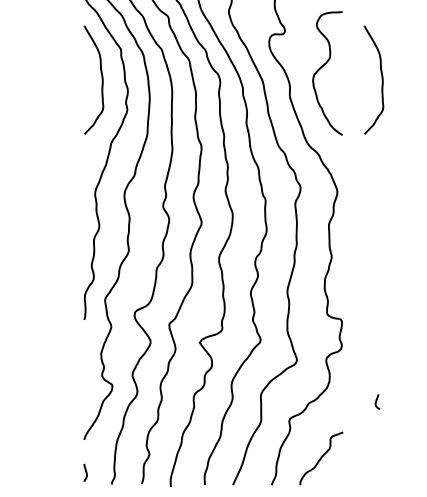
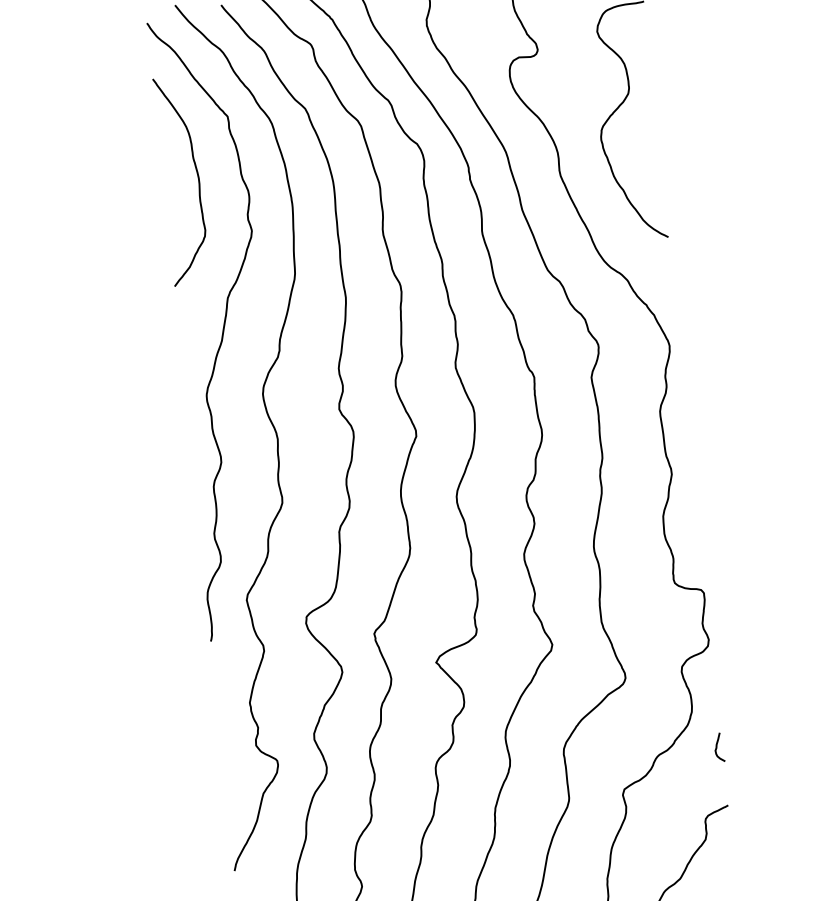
curve: (381, 79) -> (731, 123), removed
curve: (377, 401) -> (718, 746), moved

